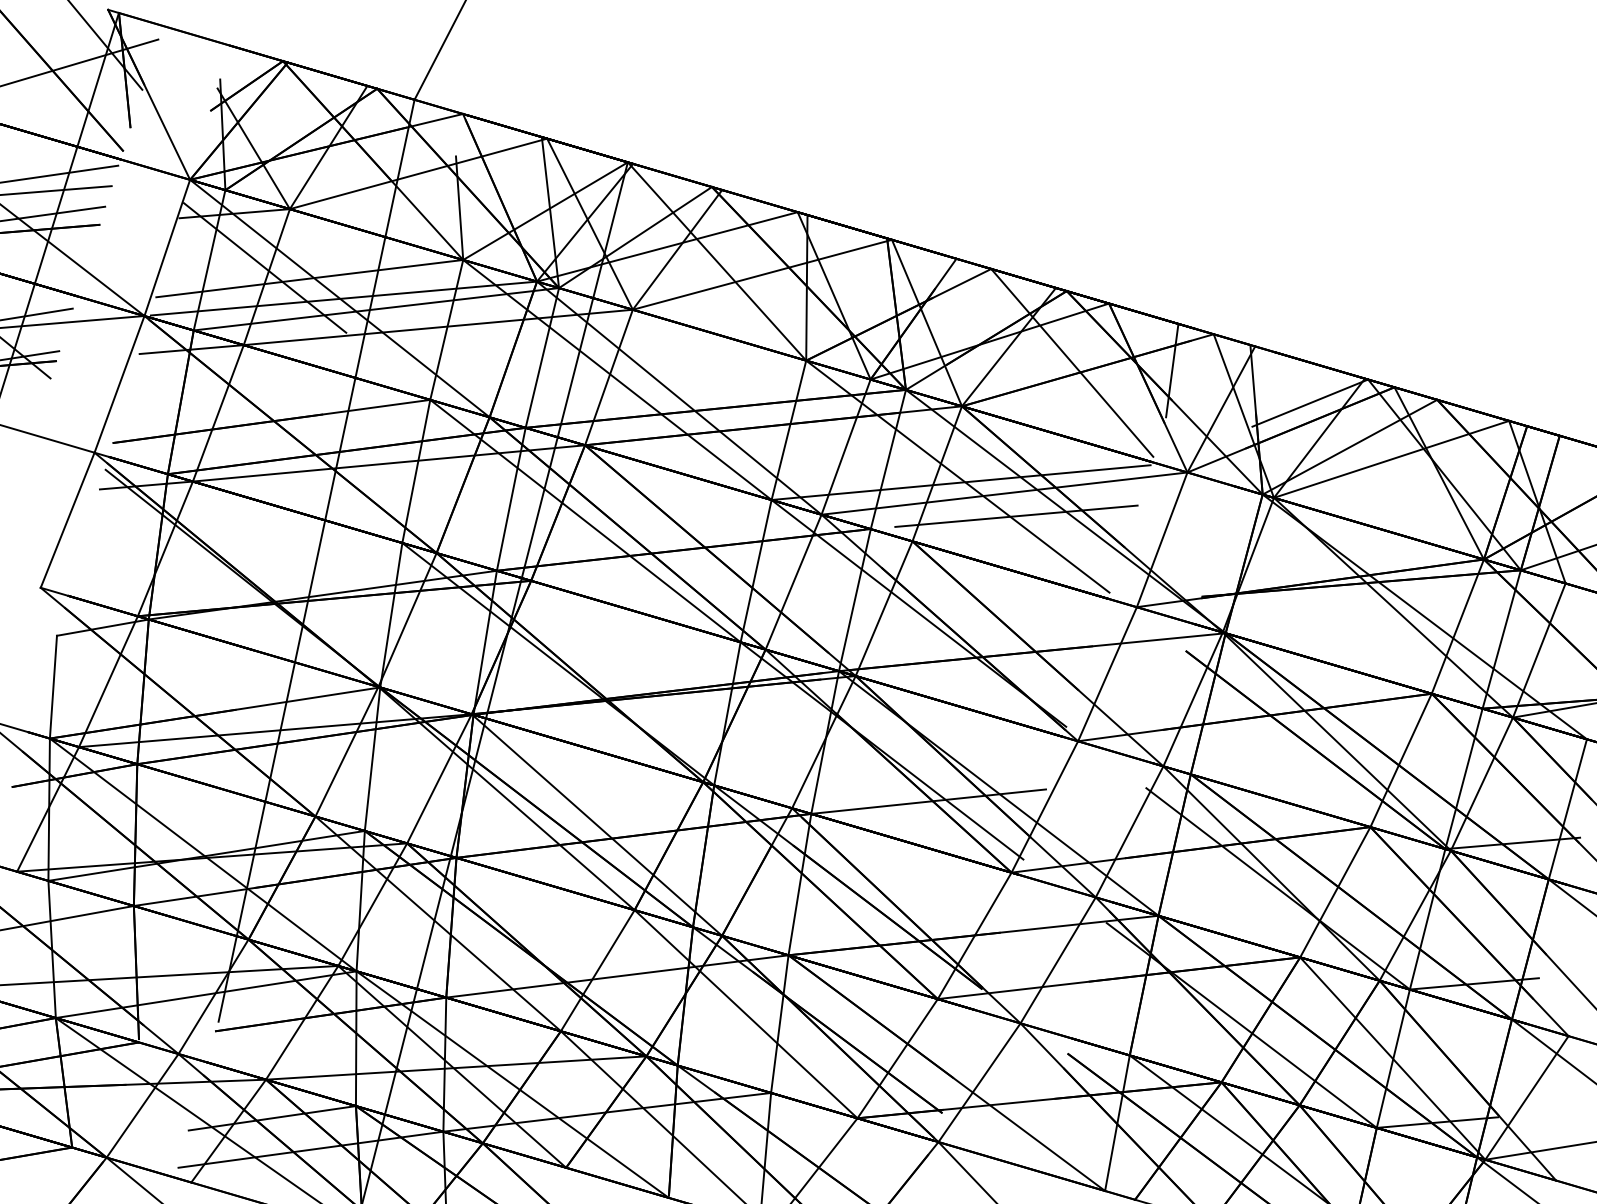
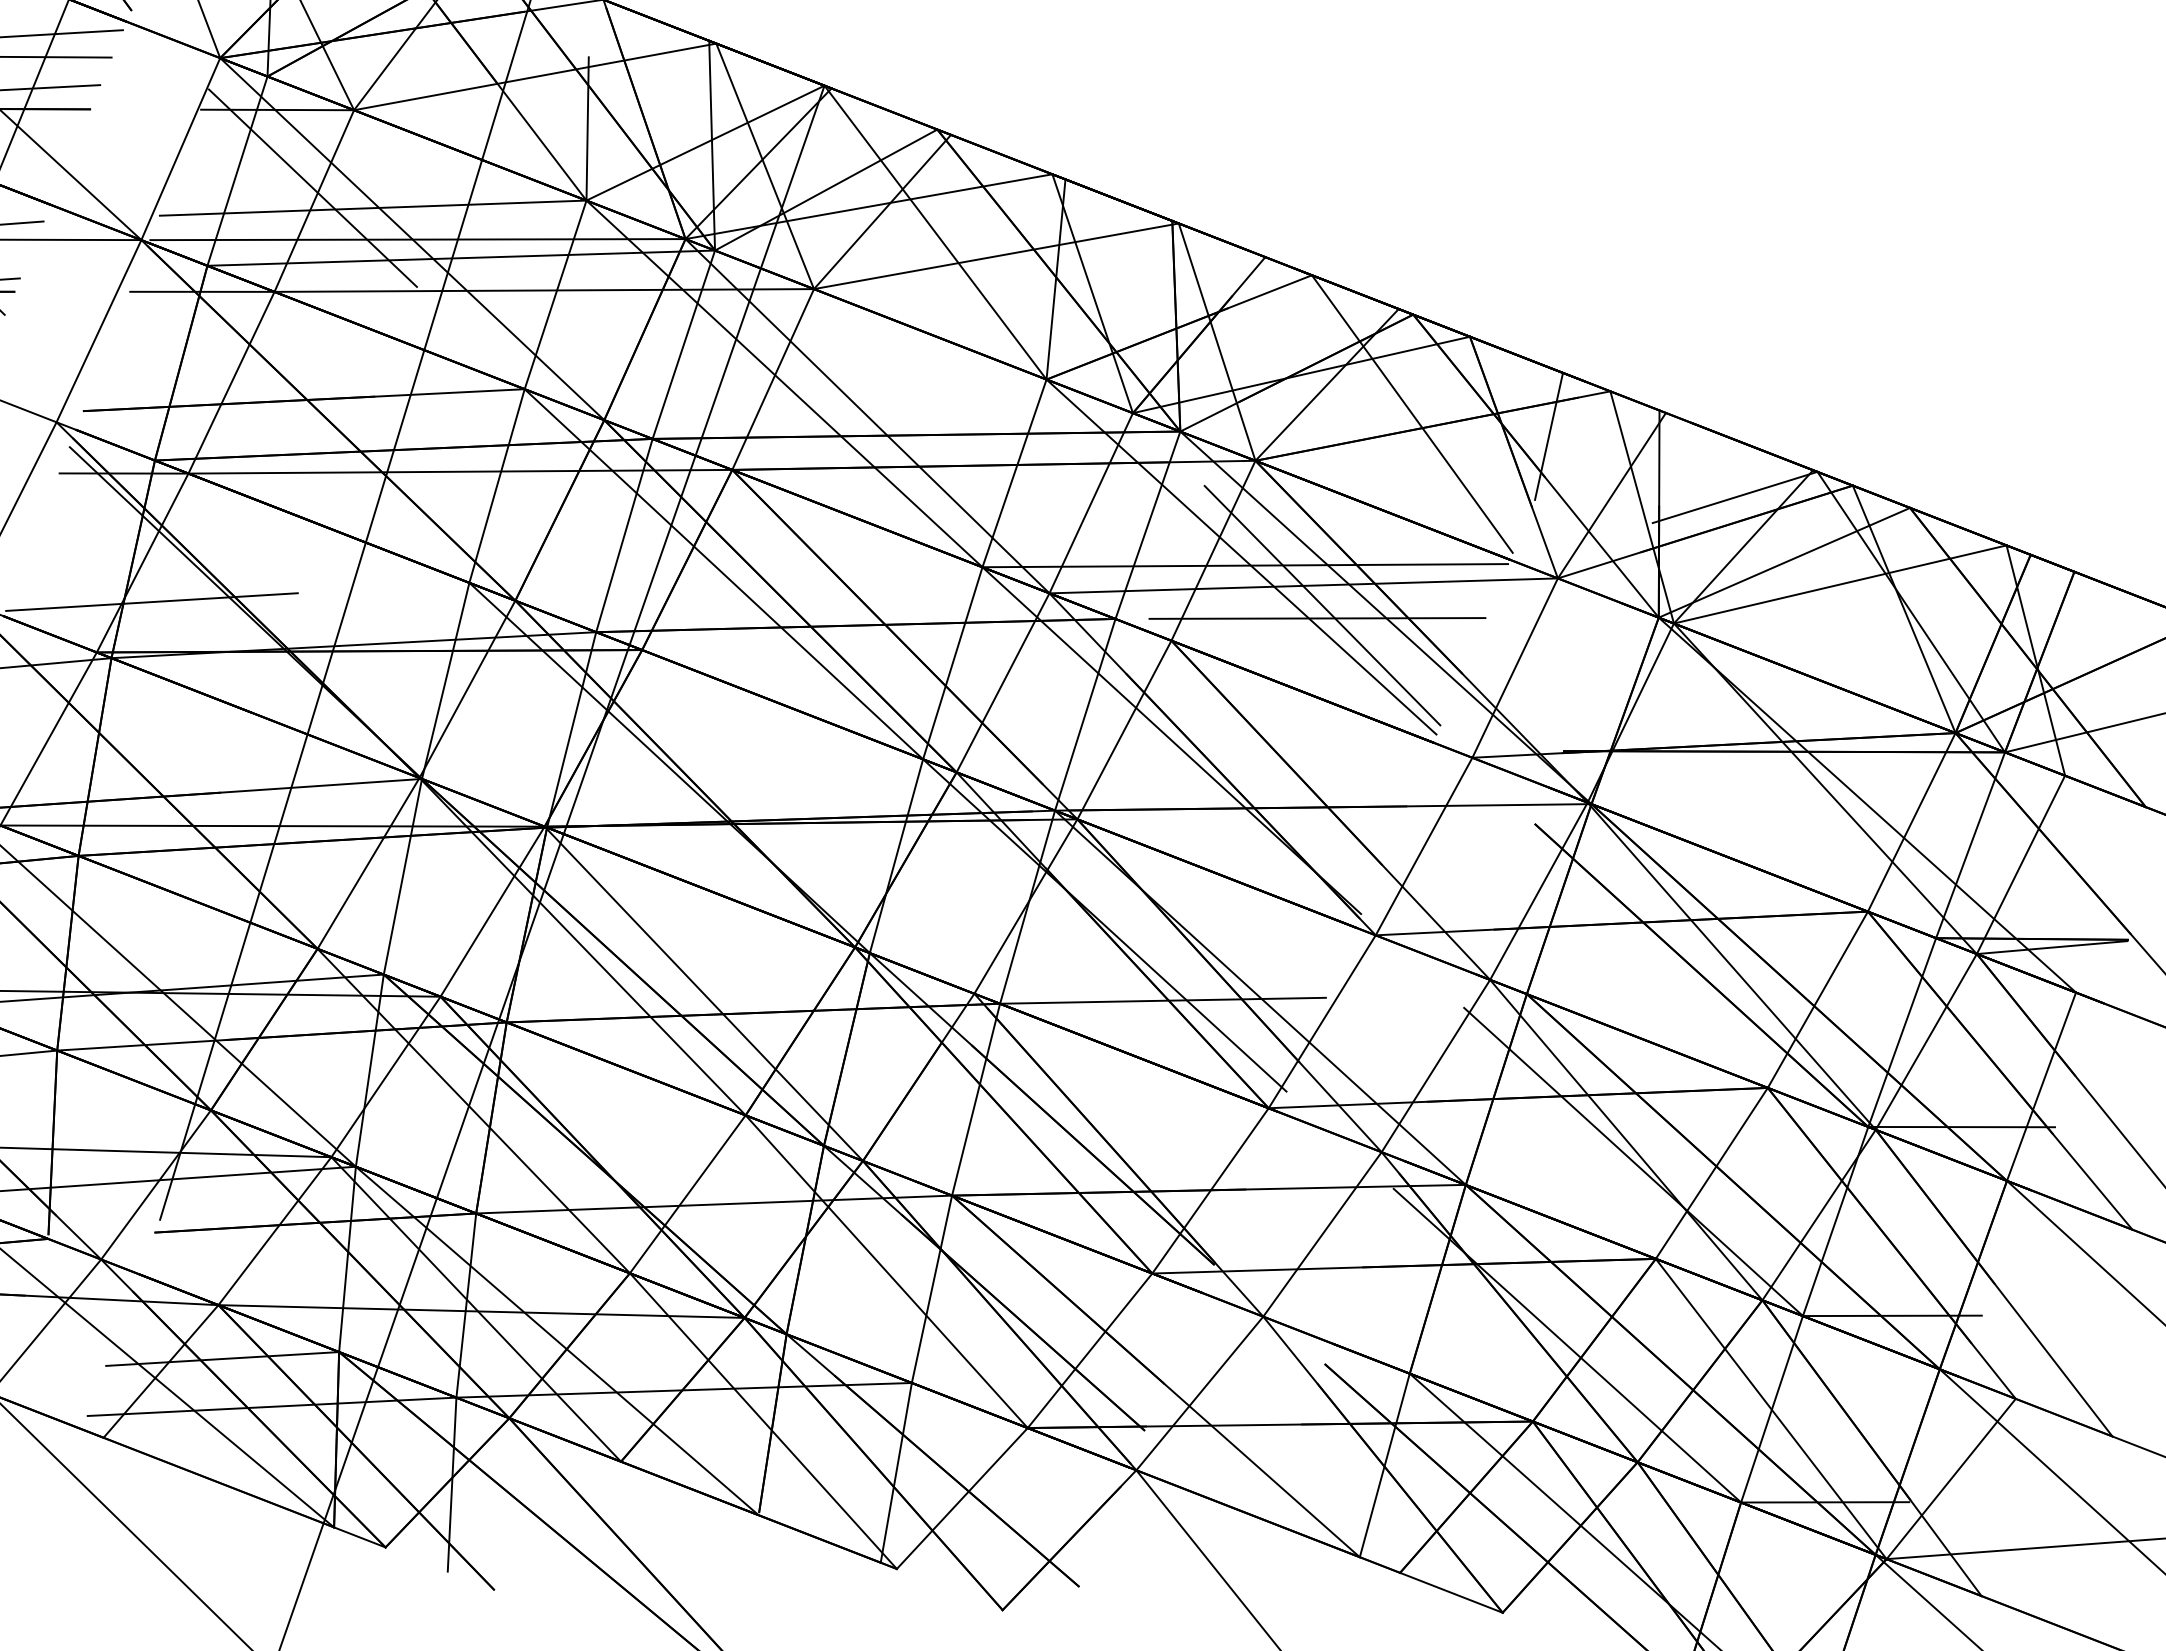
line: (1018, 506) -> (1321, 605), added
line: (174, 576) -> (151, 602), added

